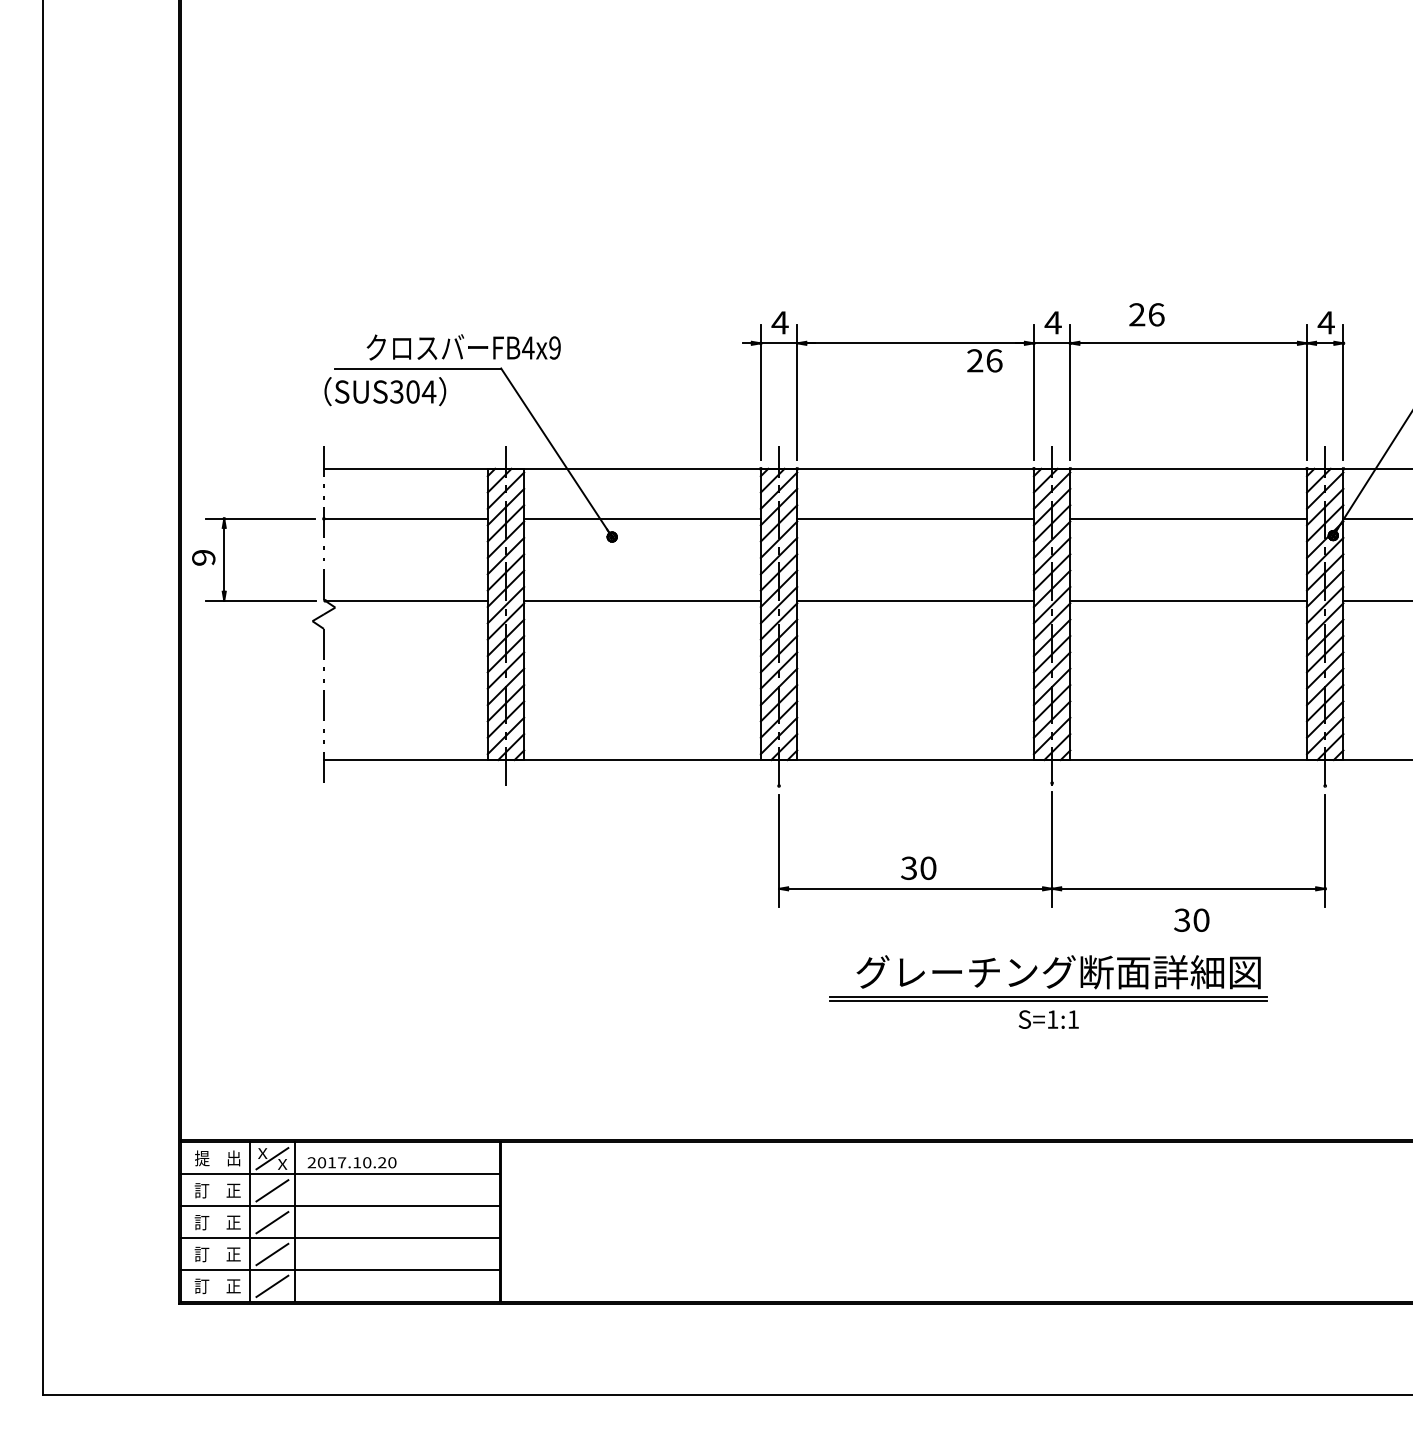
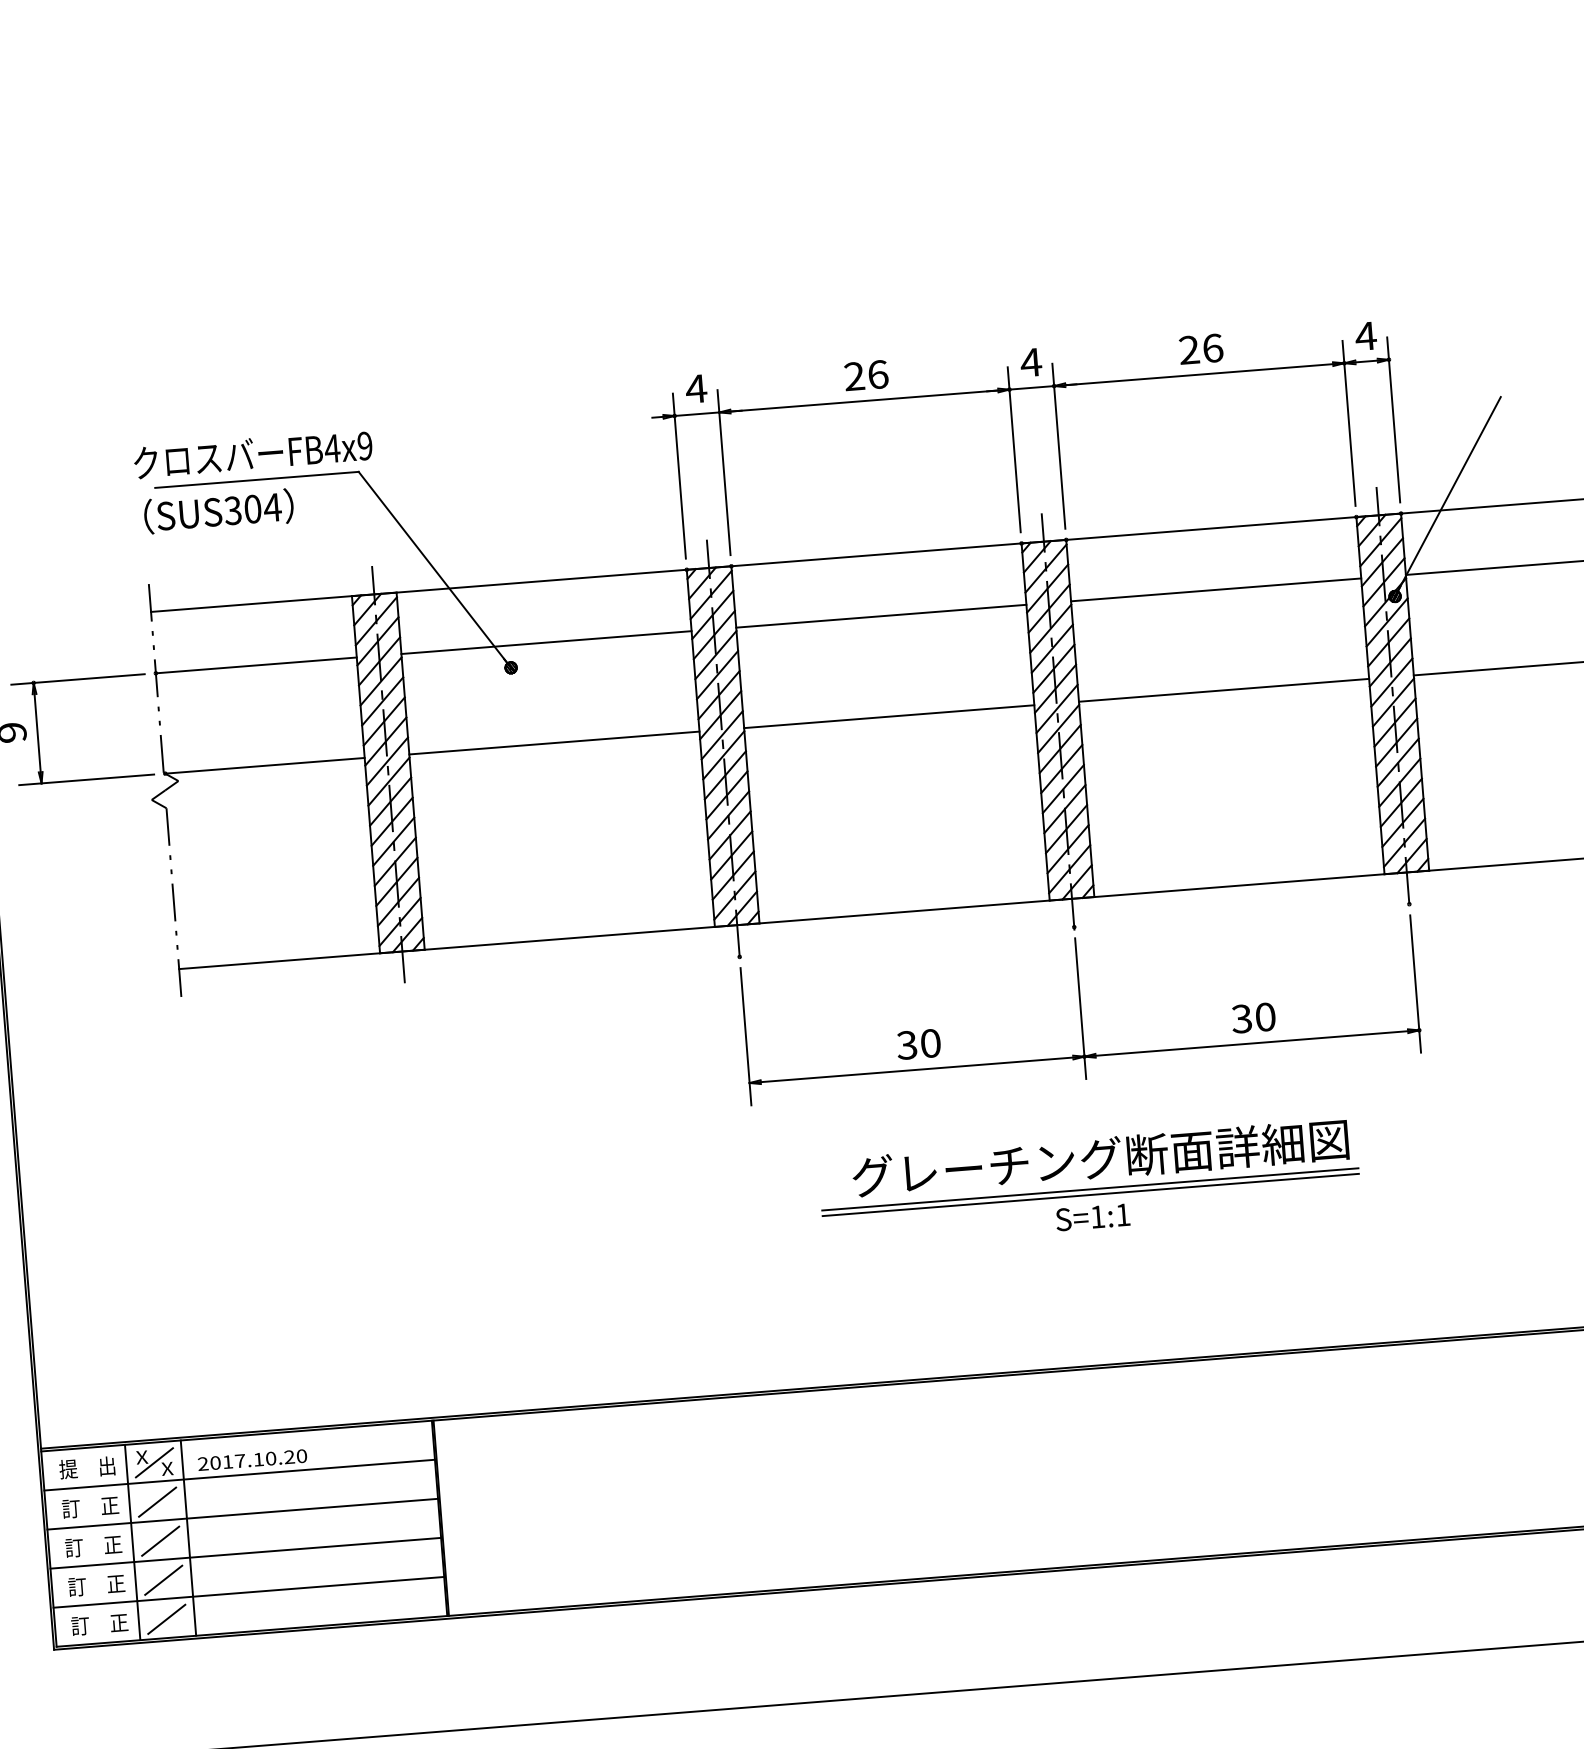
text: (1146, 314) -> (1200, 348), moved
text: (463, 347) -> (252, 454), moved
text: (984, 360) -> (865, 375), moved
text: (1191, 919) -> (1253, 1017), moved

